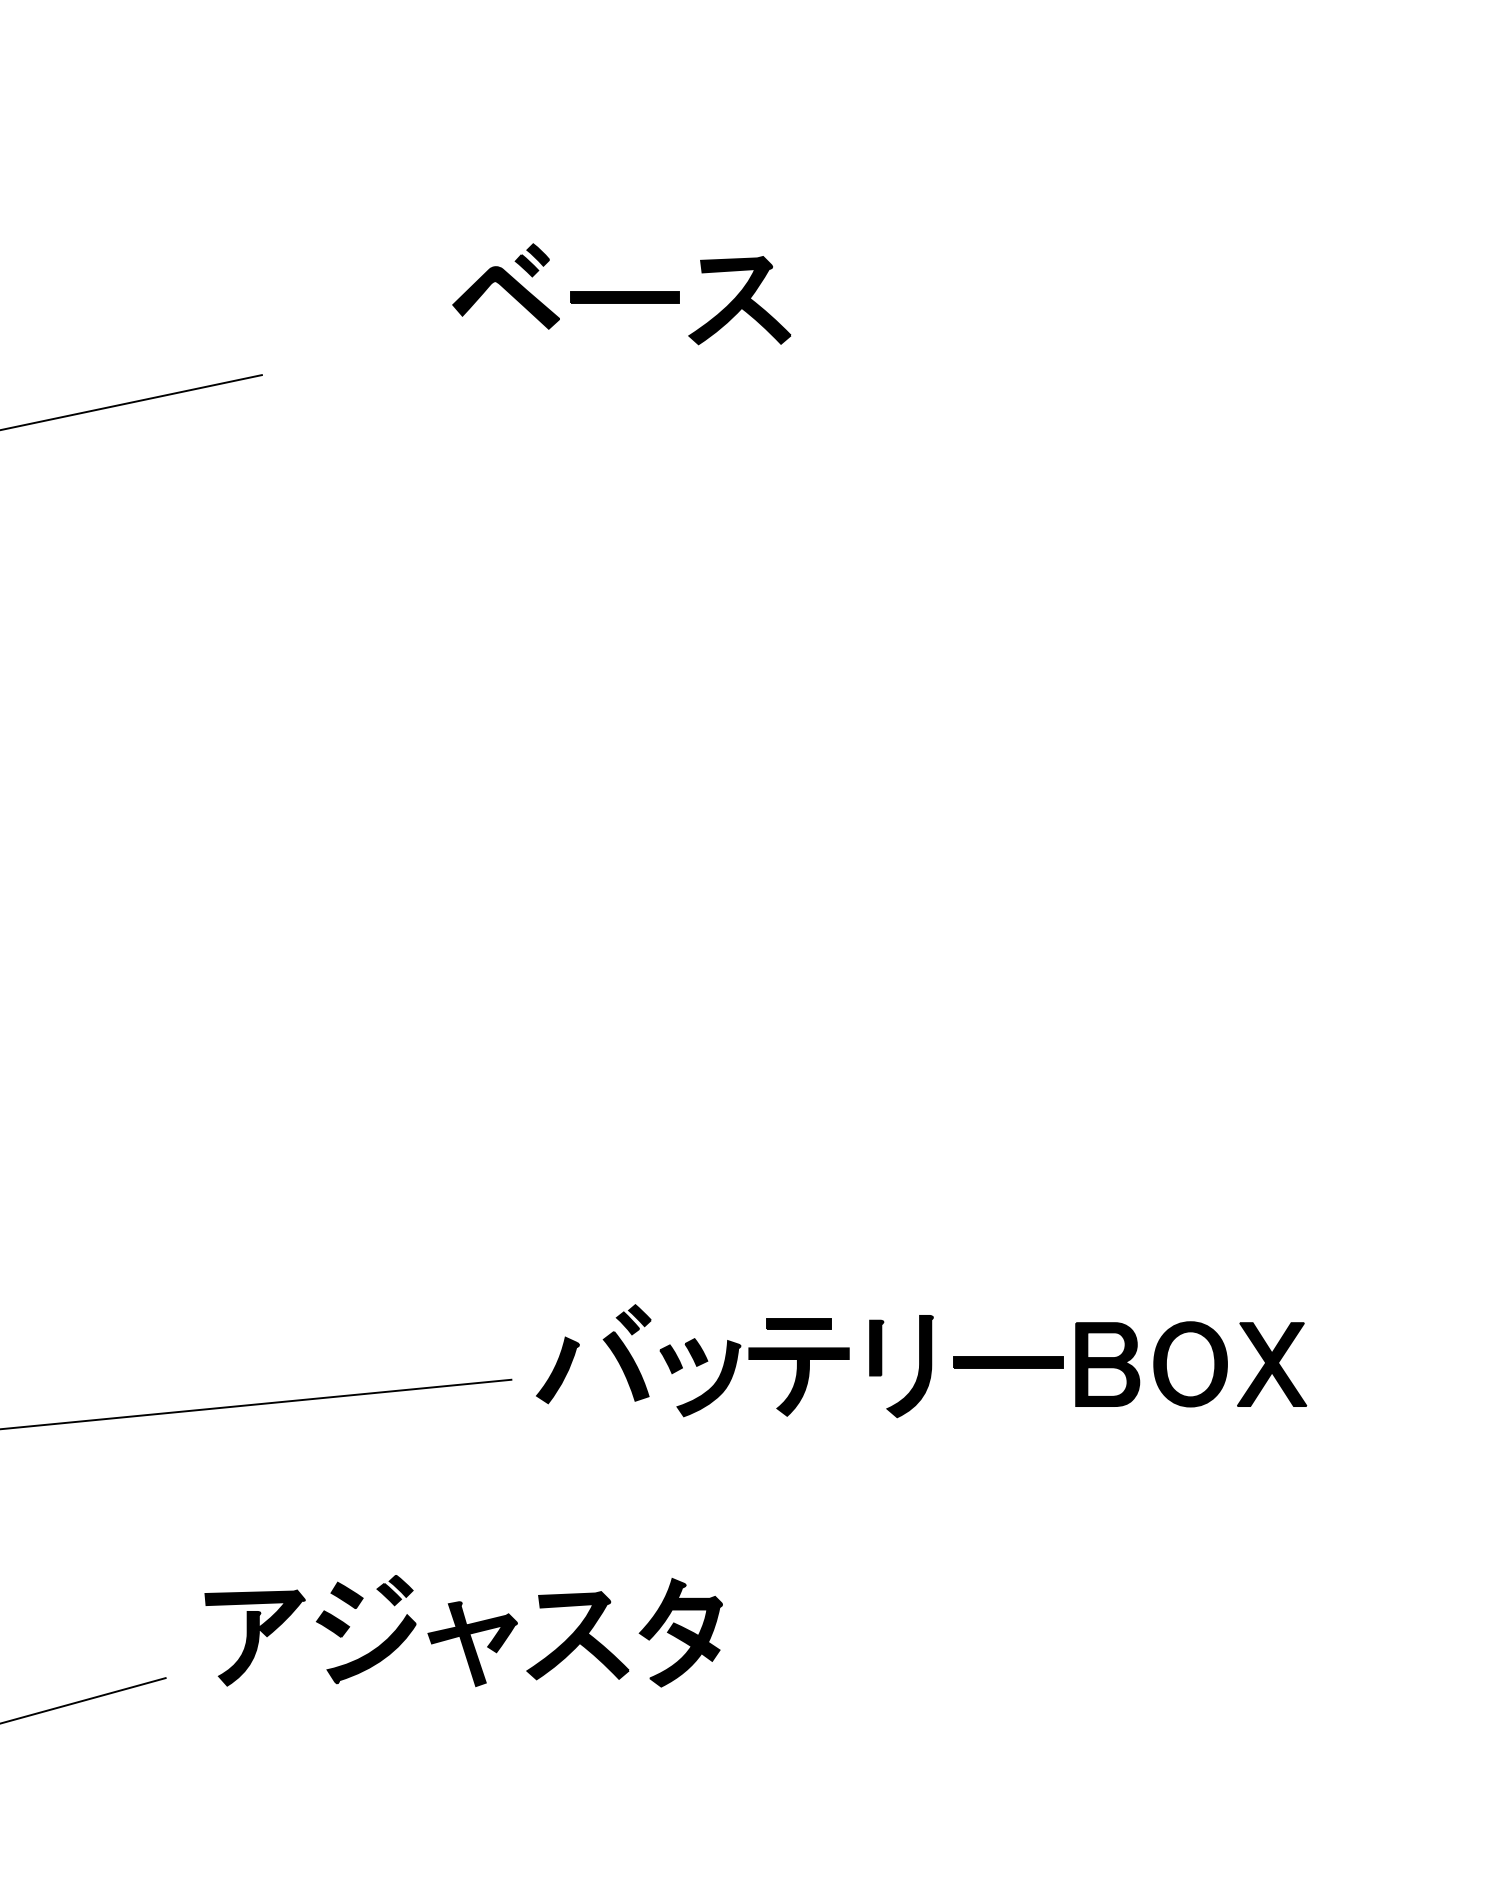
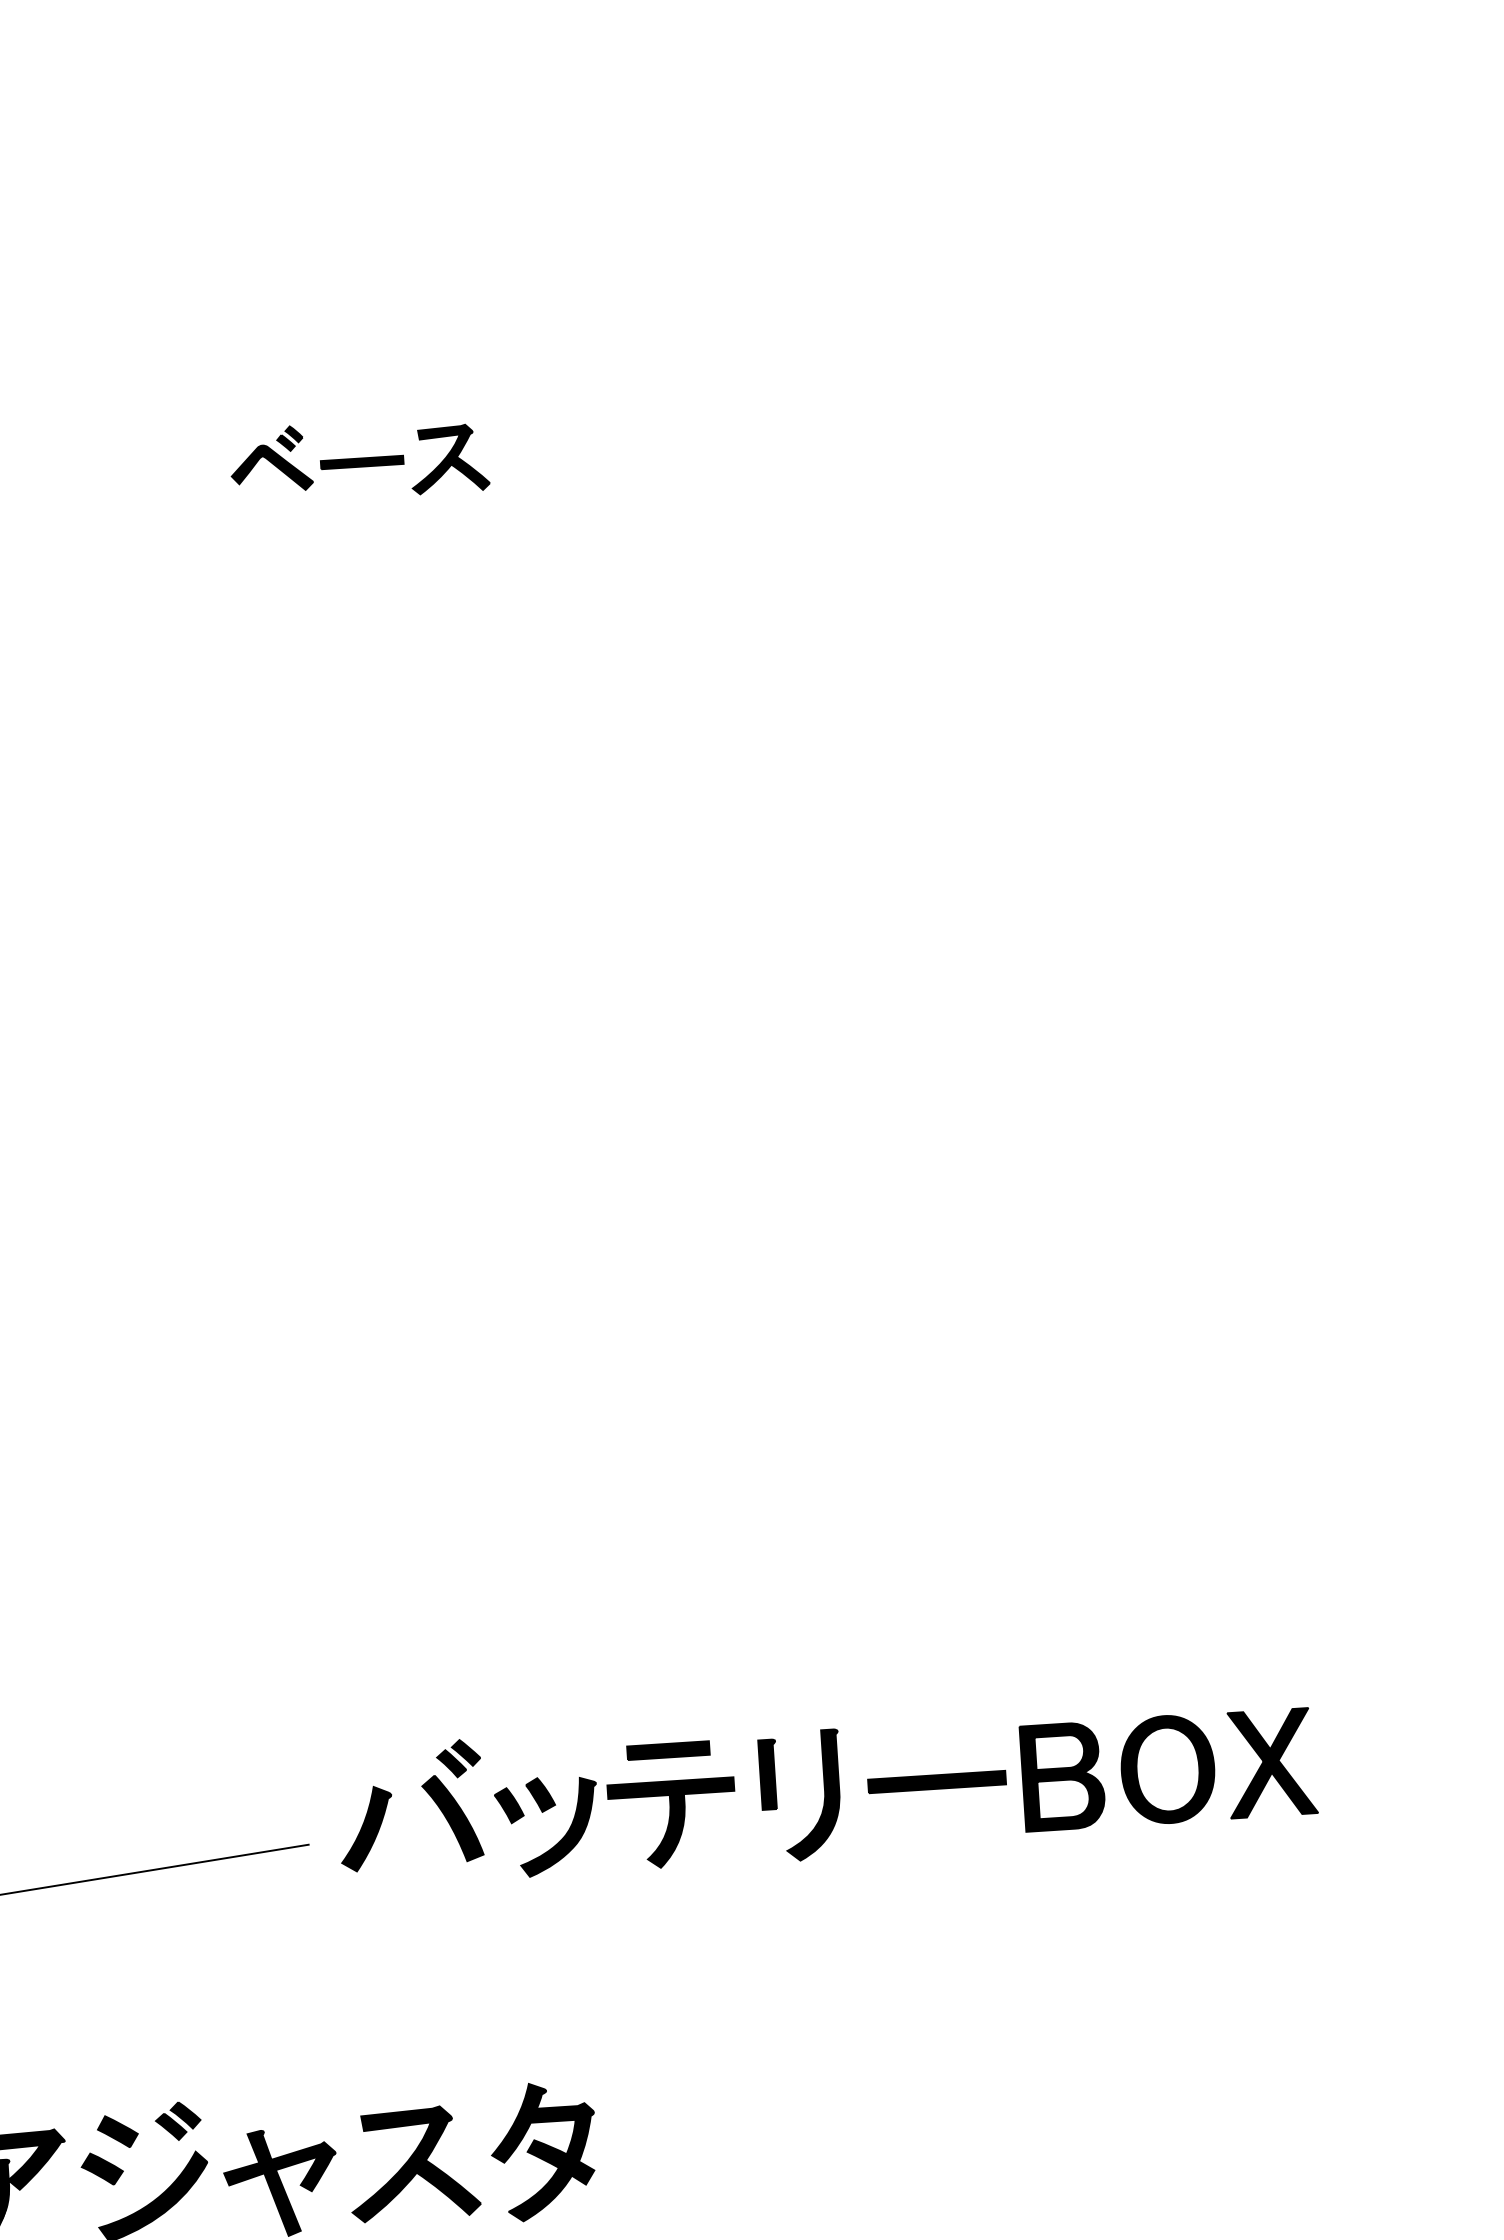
part: (621, 294) -> (359, 460), size x0.6

